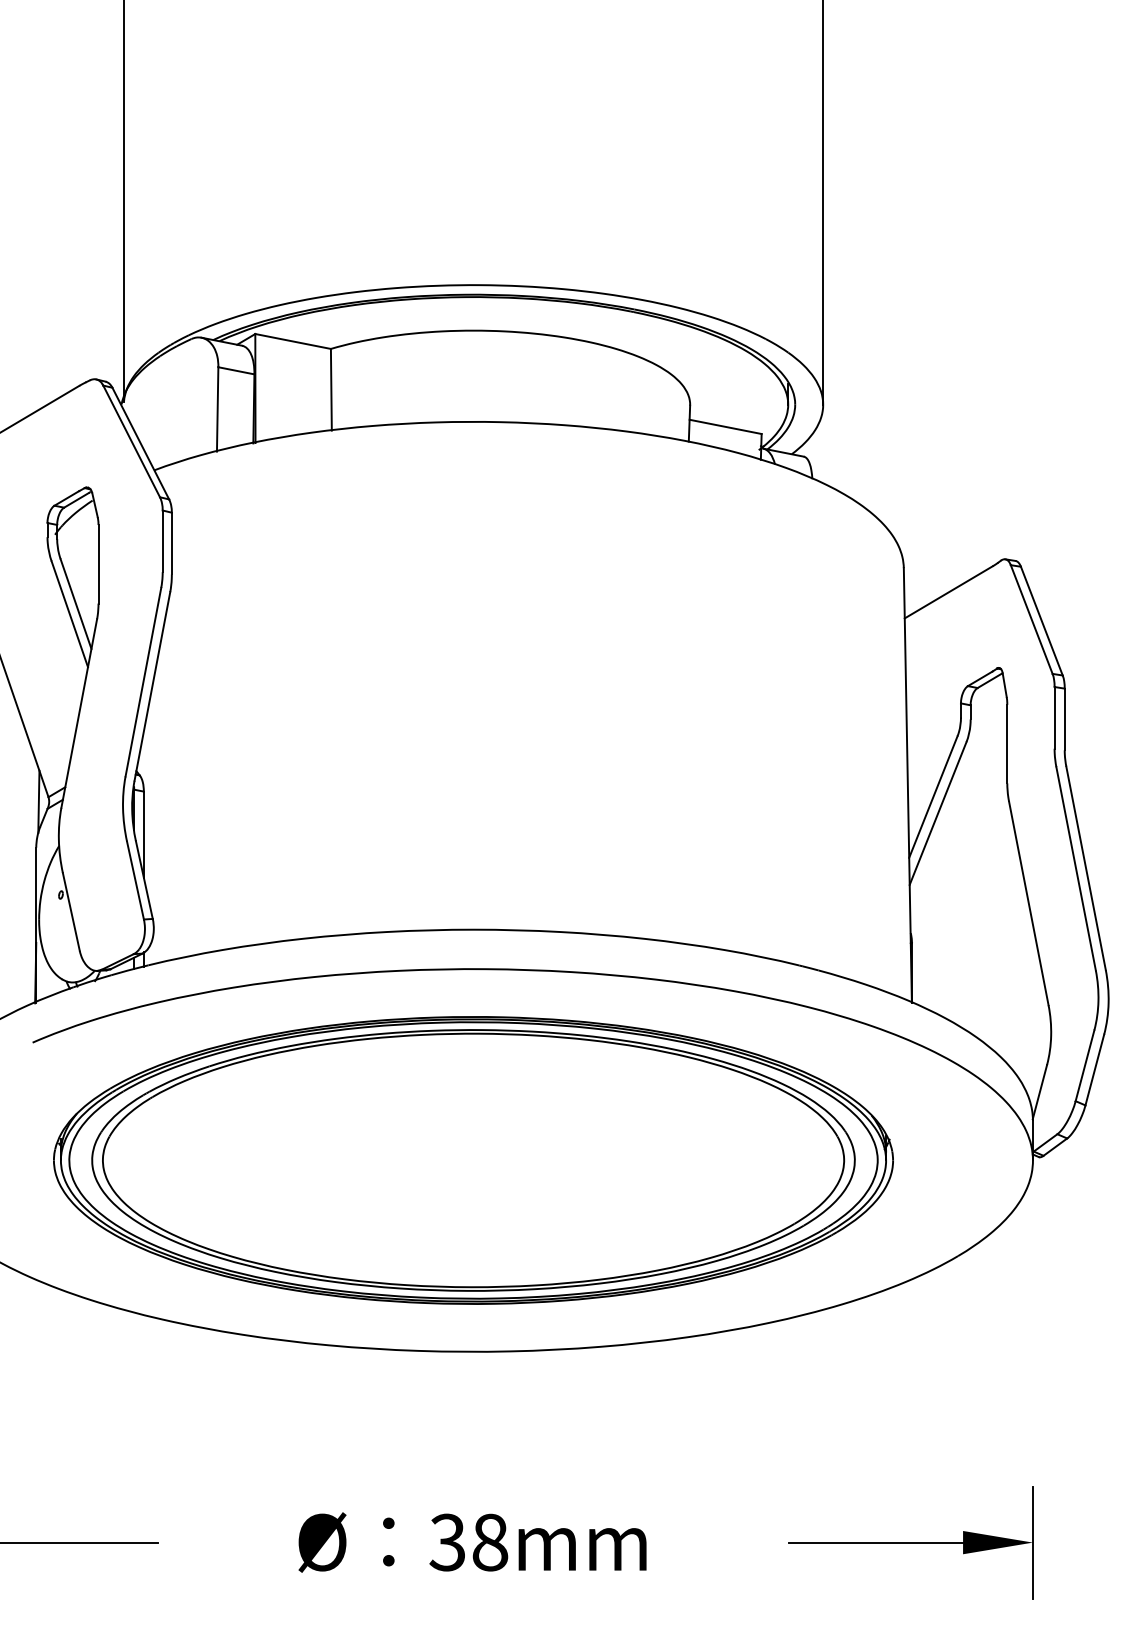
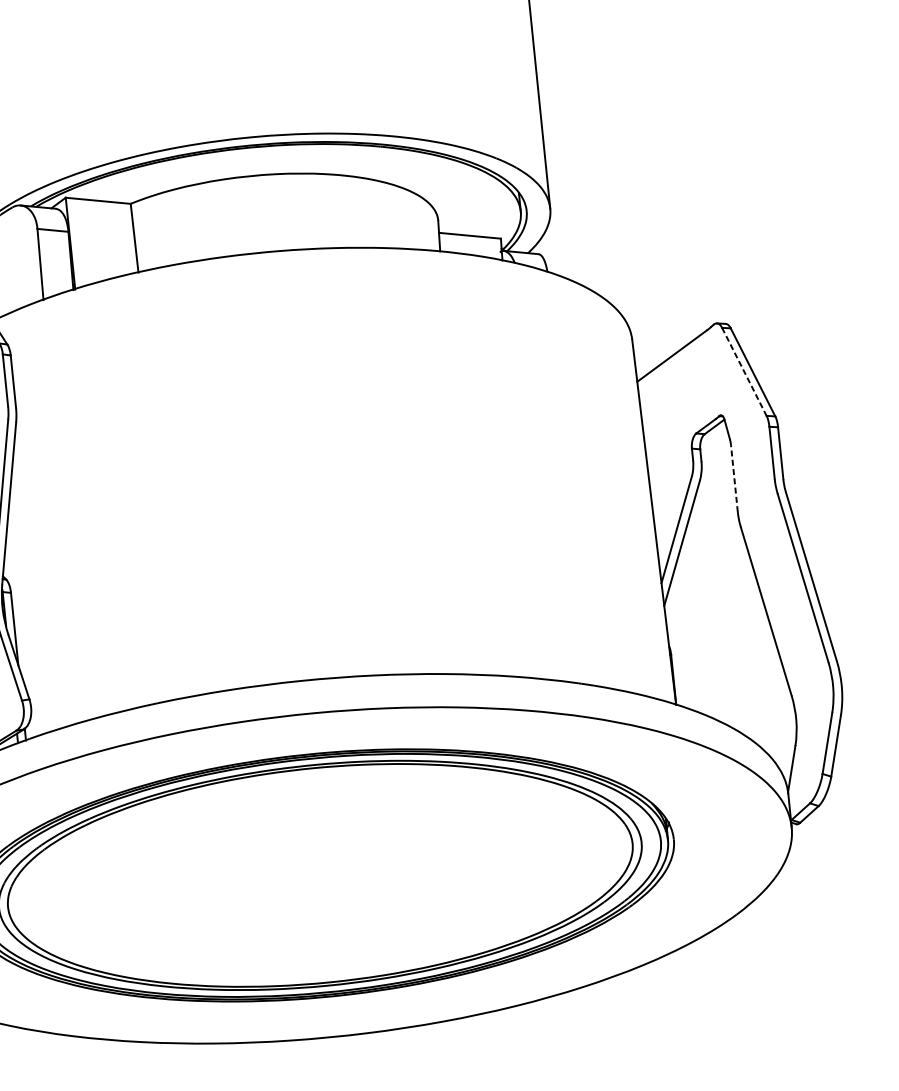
line: (1031, 620) -> (744, 372), solid -> dashed
line: (1007, 743) -> (734, 478), solid -> dashed

